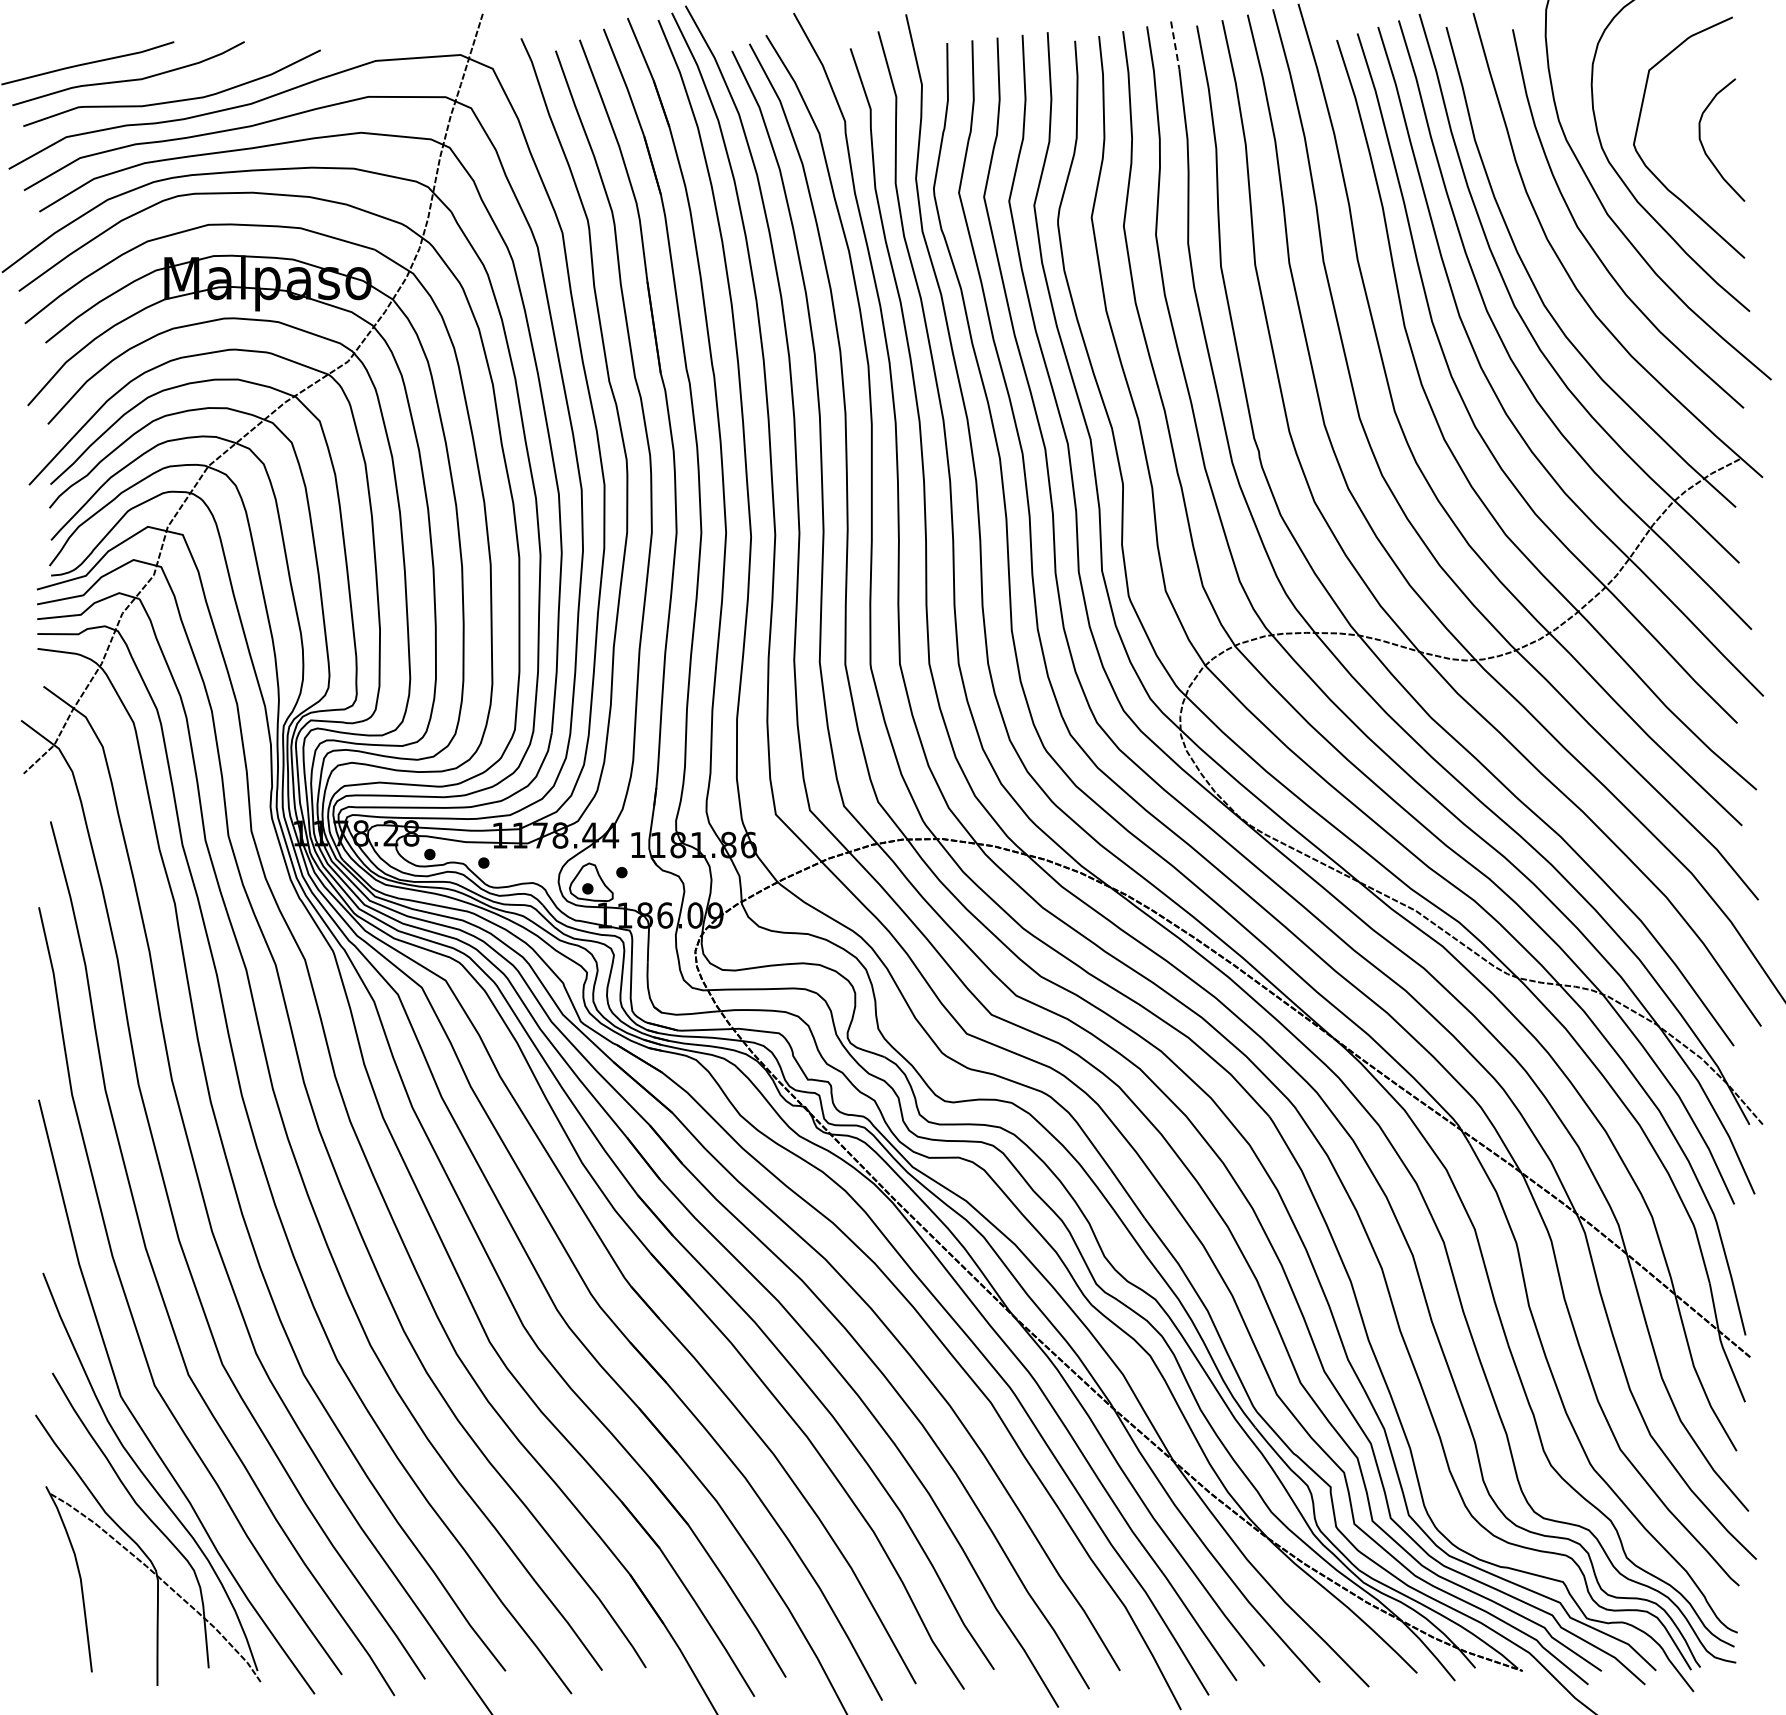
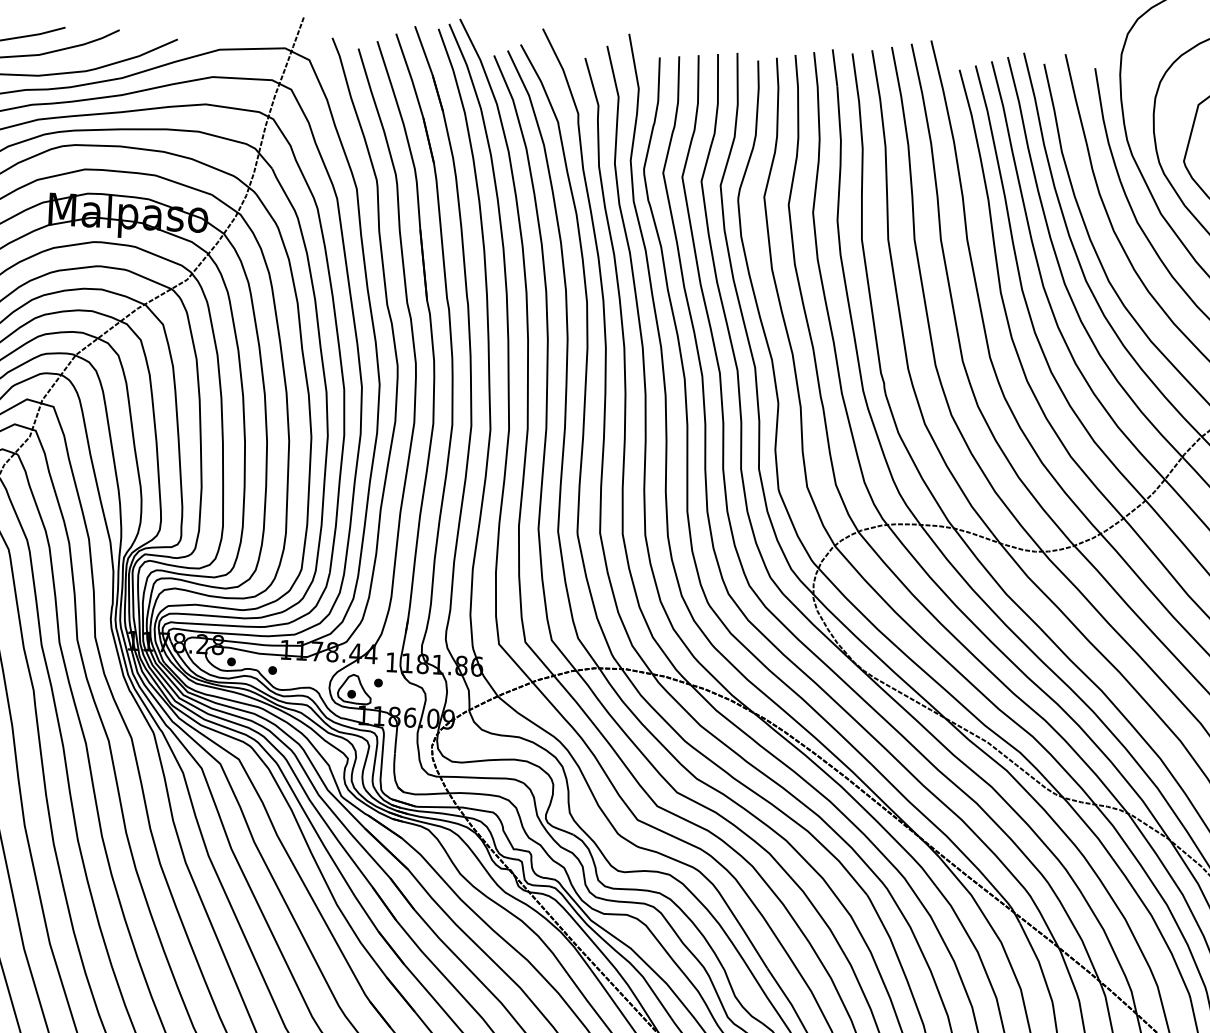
line: (1175, 45) -> (835, 67), dashed -> solid

